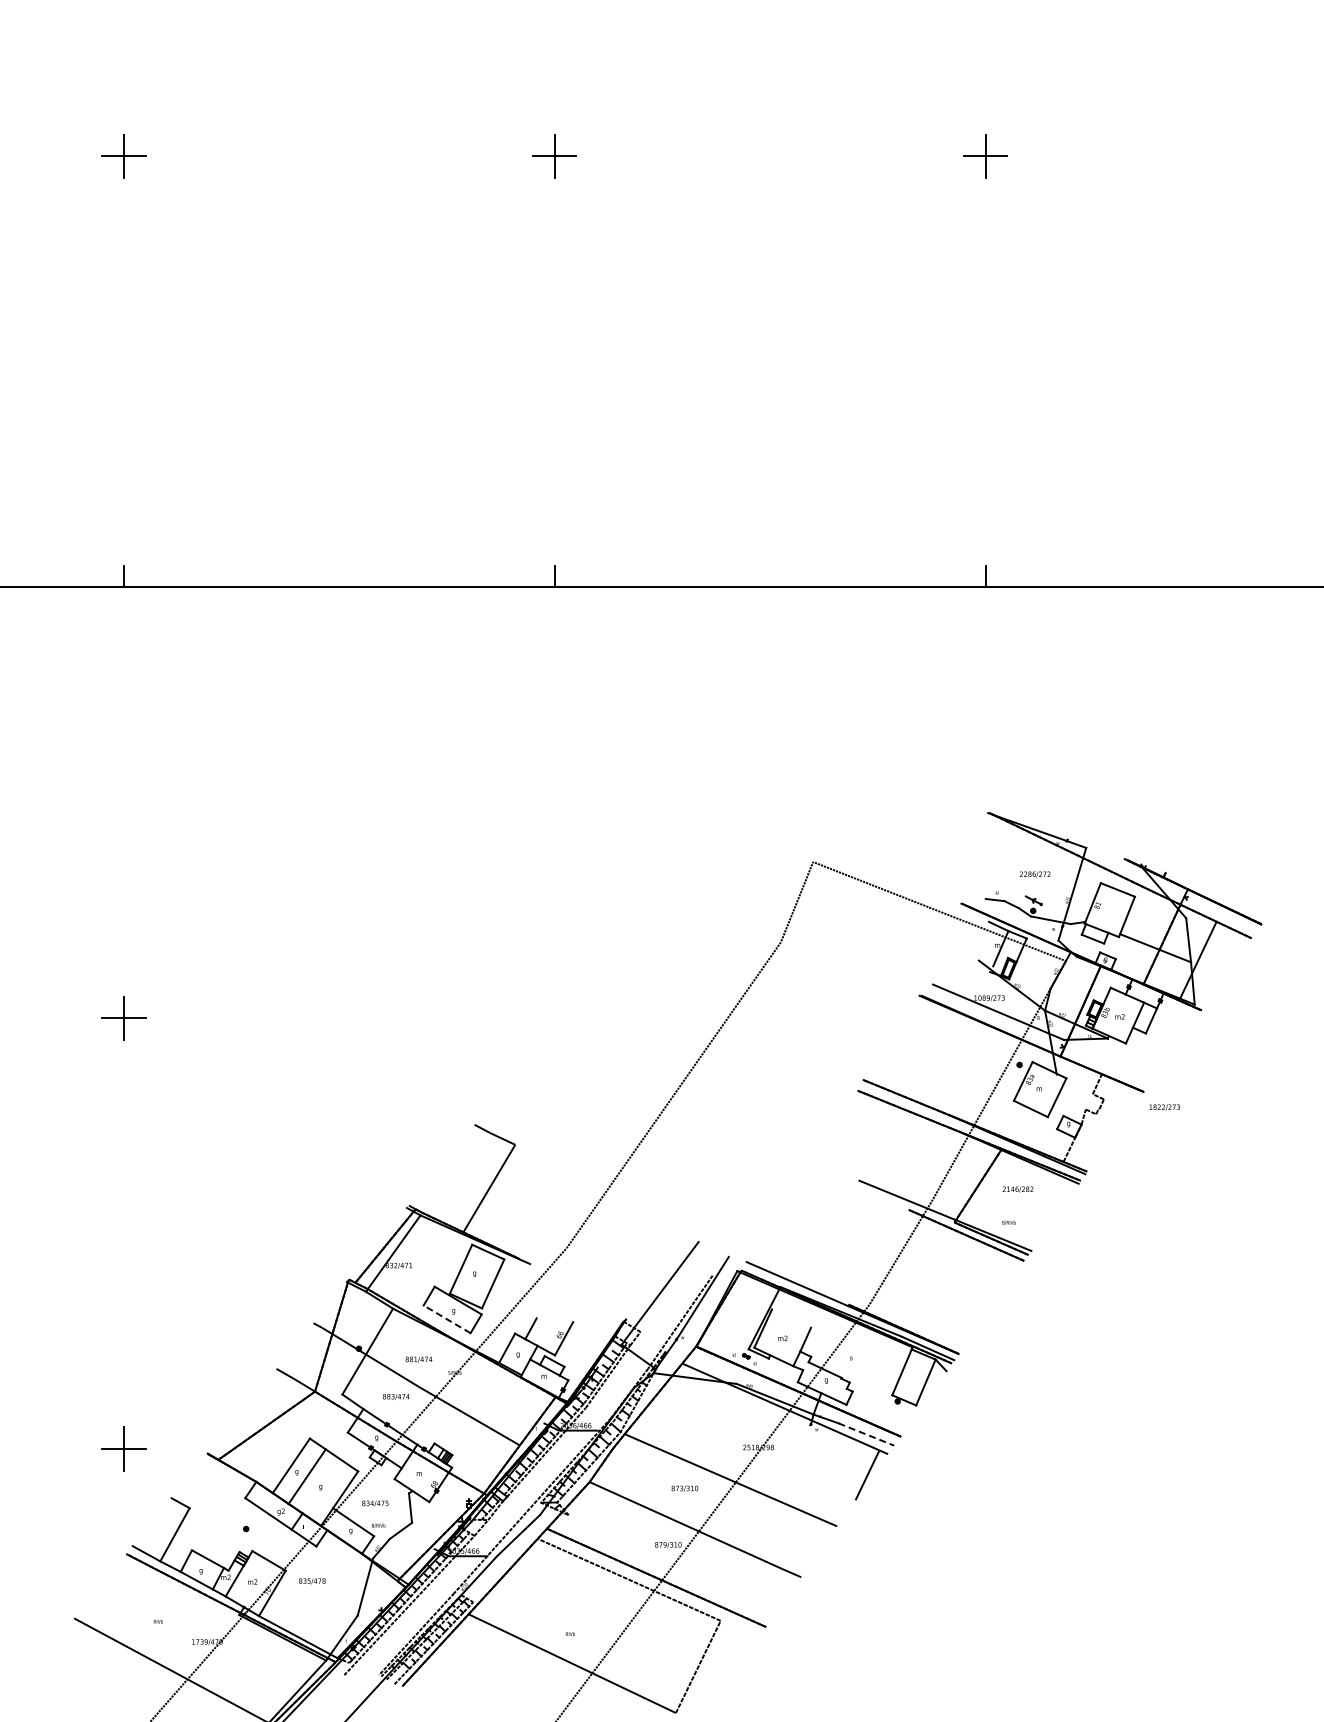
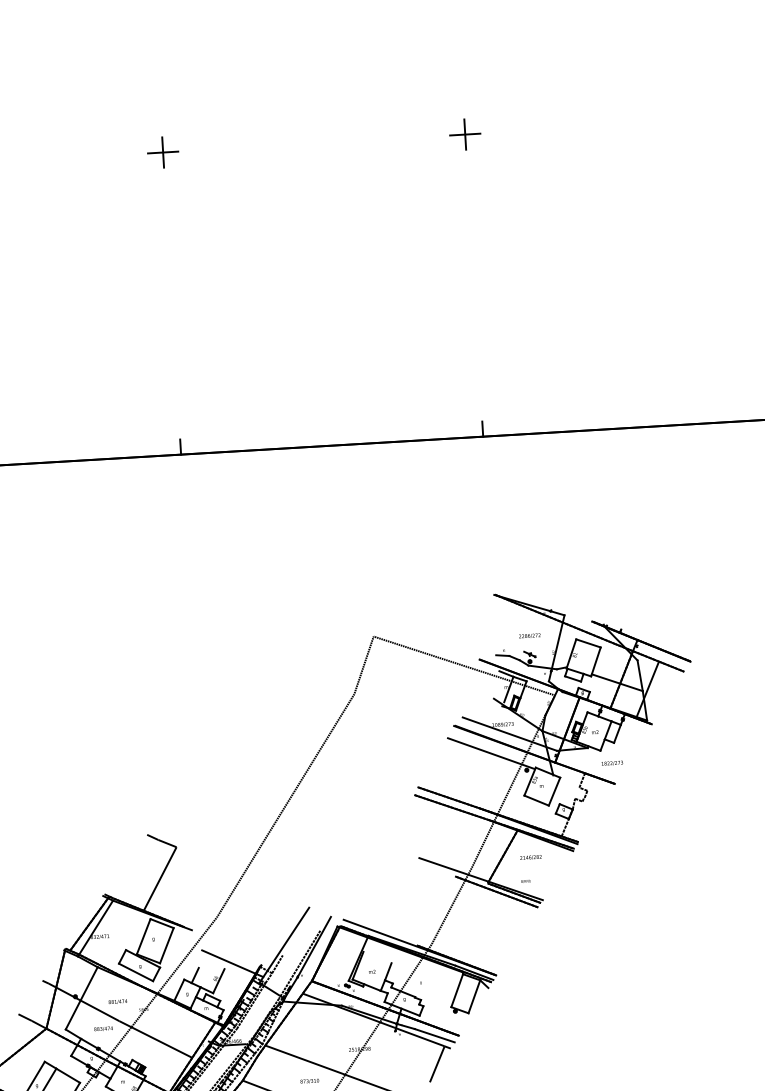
line: (970, 1037) -> (491, 753), added
text: (1164, 1107) -> (612, 763), moved
line: (584, 1314) -> (232, 963), added
line: (446, 1319) -> (135, 972), dashed -> solid
line: (648, 1319) -> (277, 964), added
line: (866, 1434) -> (434, 1035), dashed -> solid

